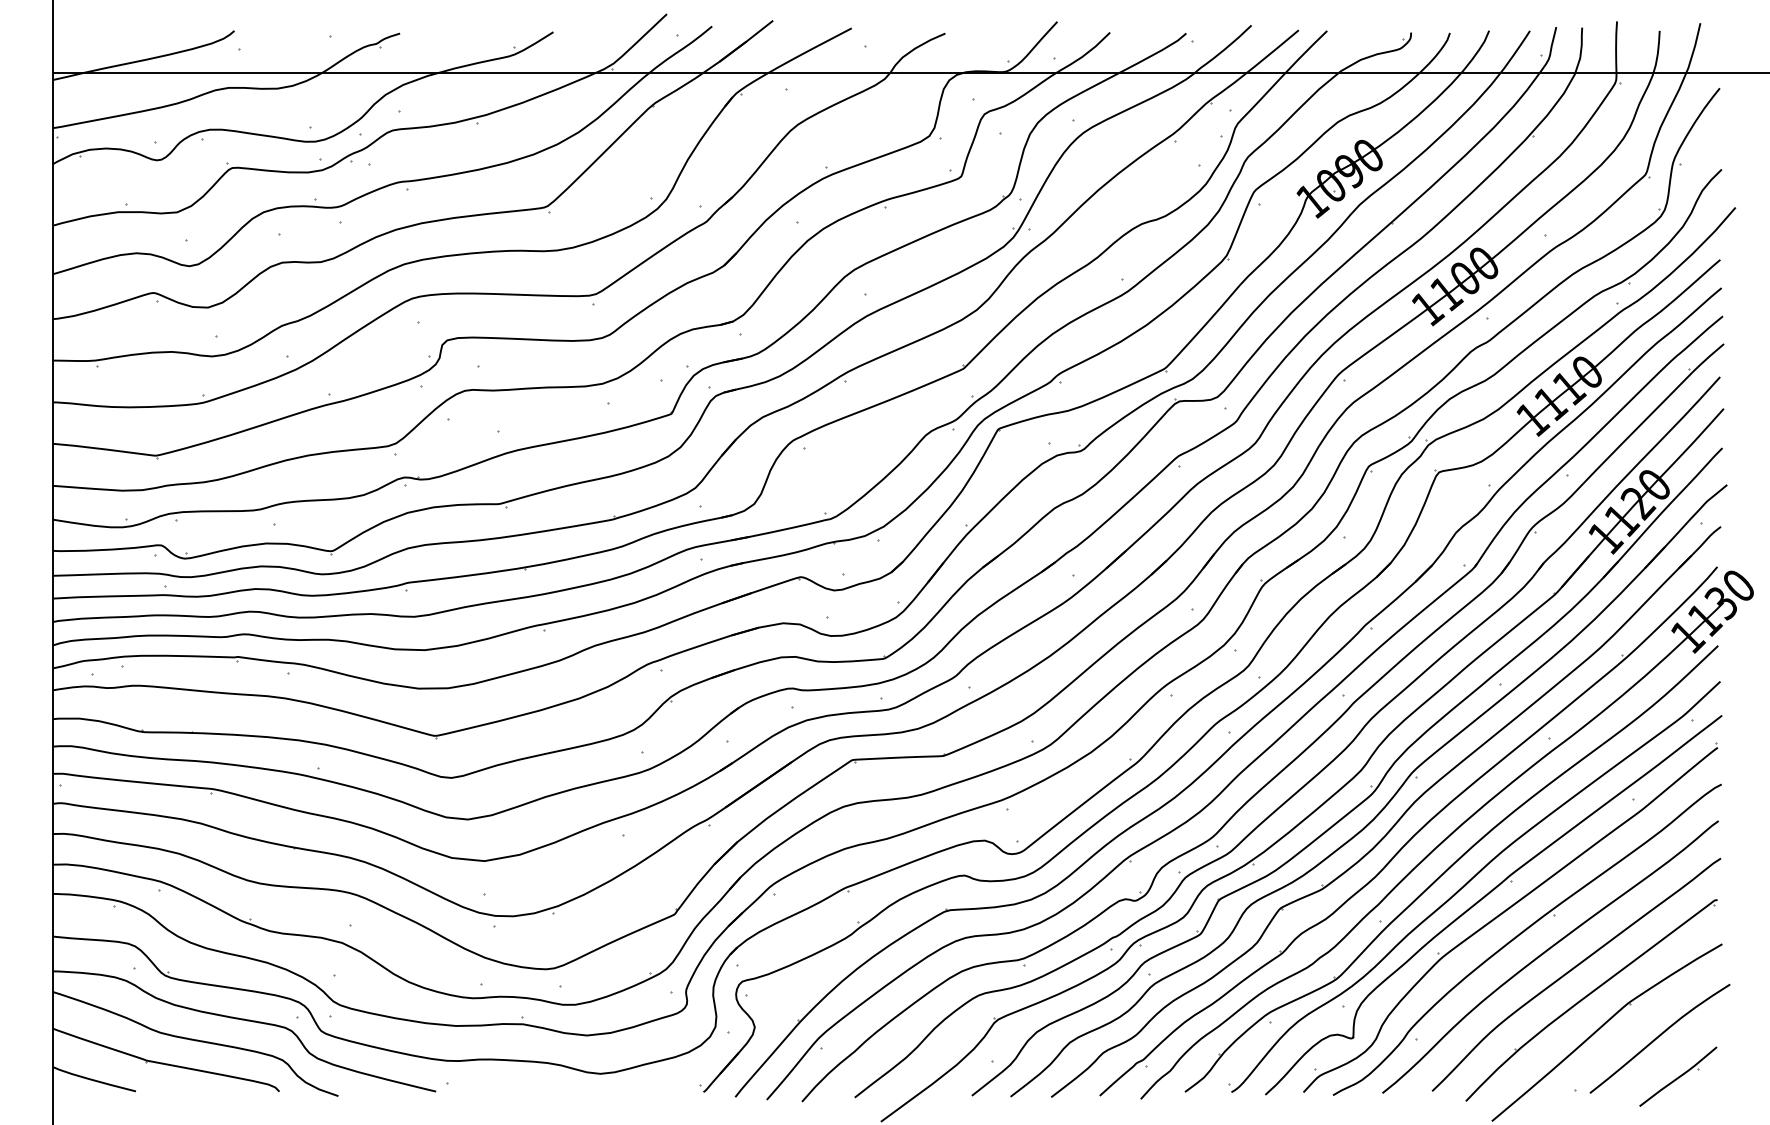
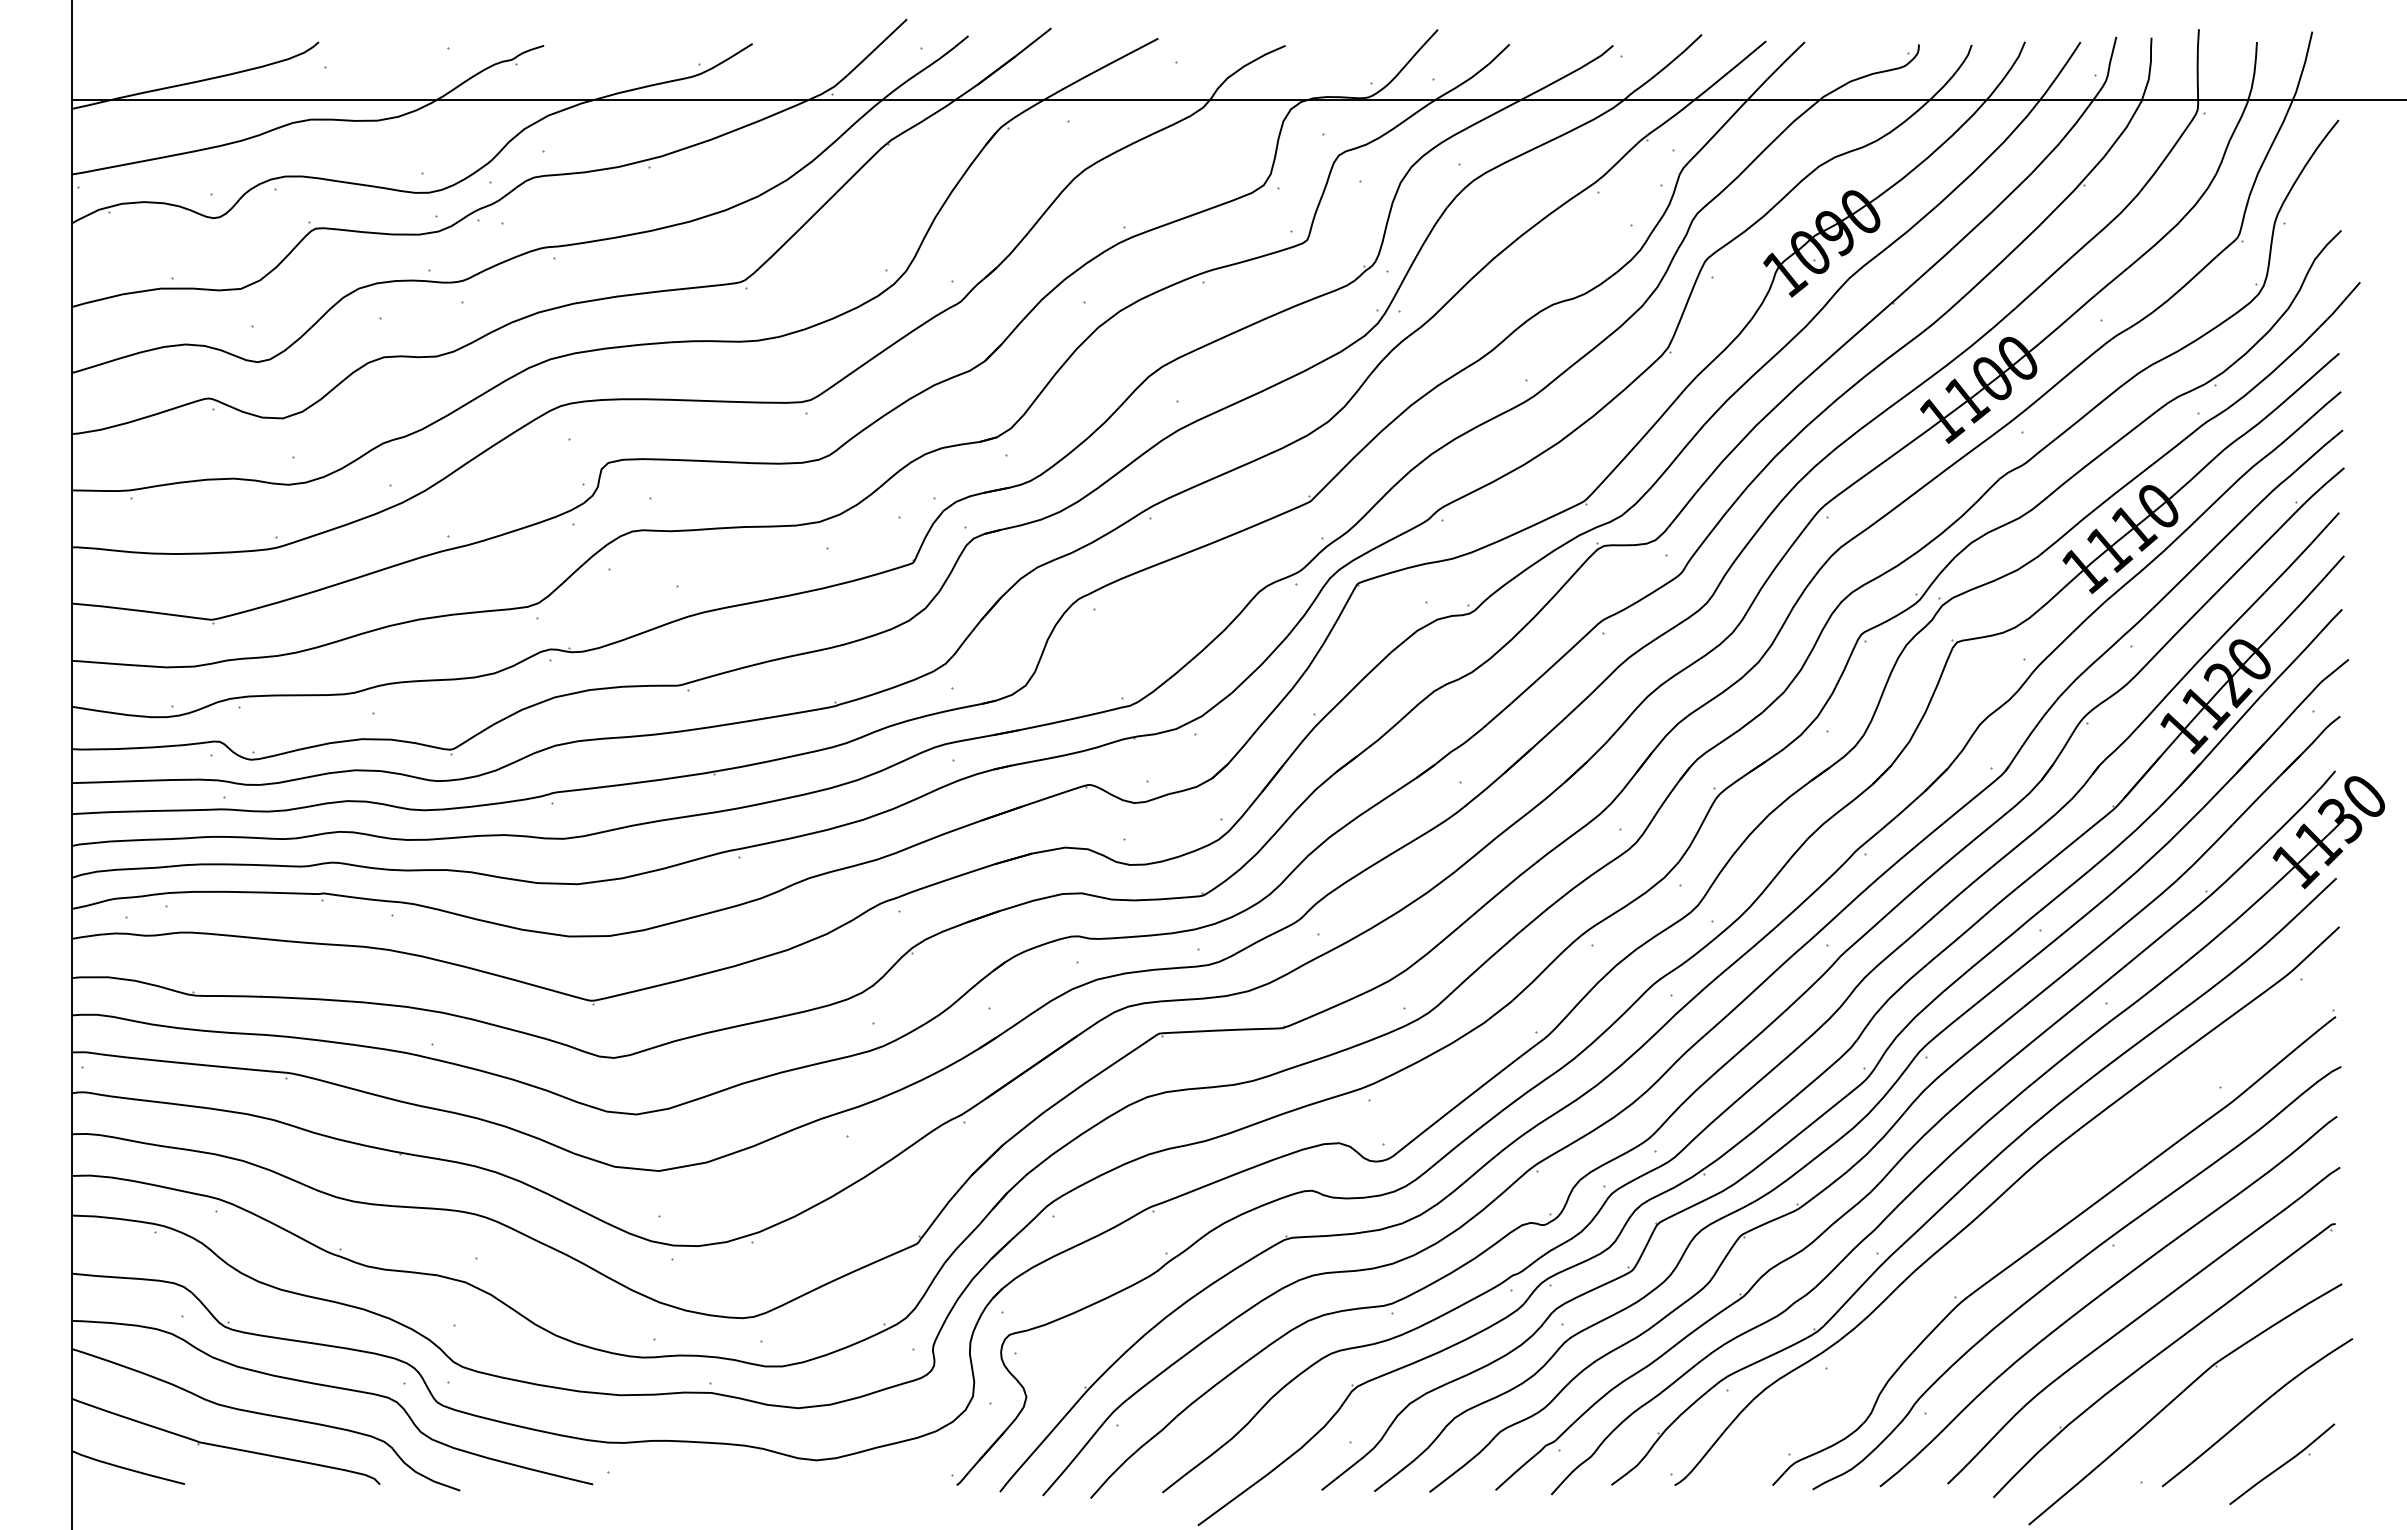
part: (1485, 896) -> (2020, 1219), removed

